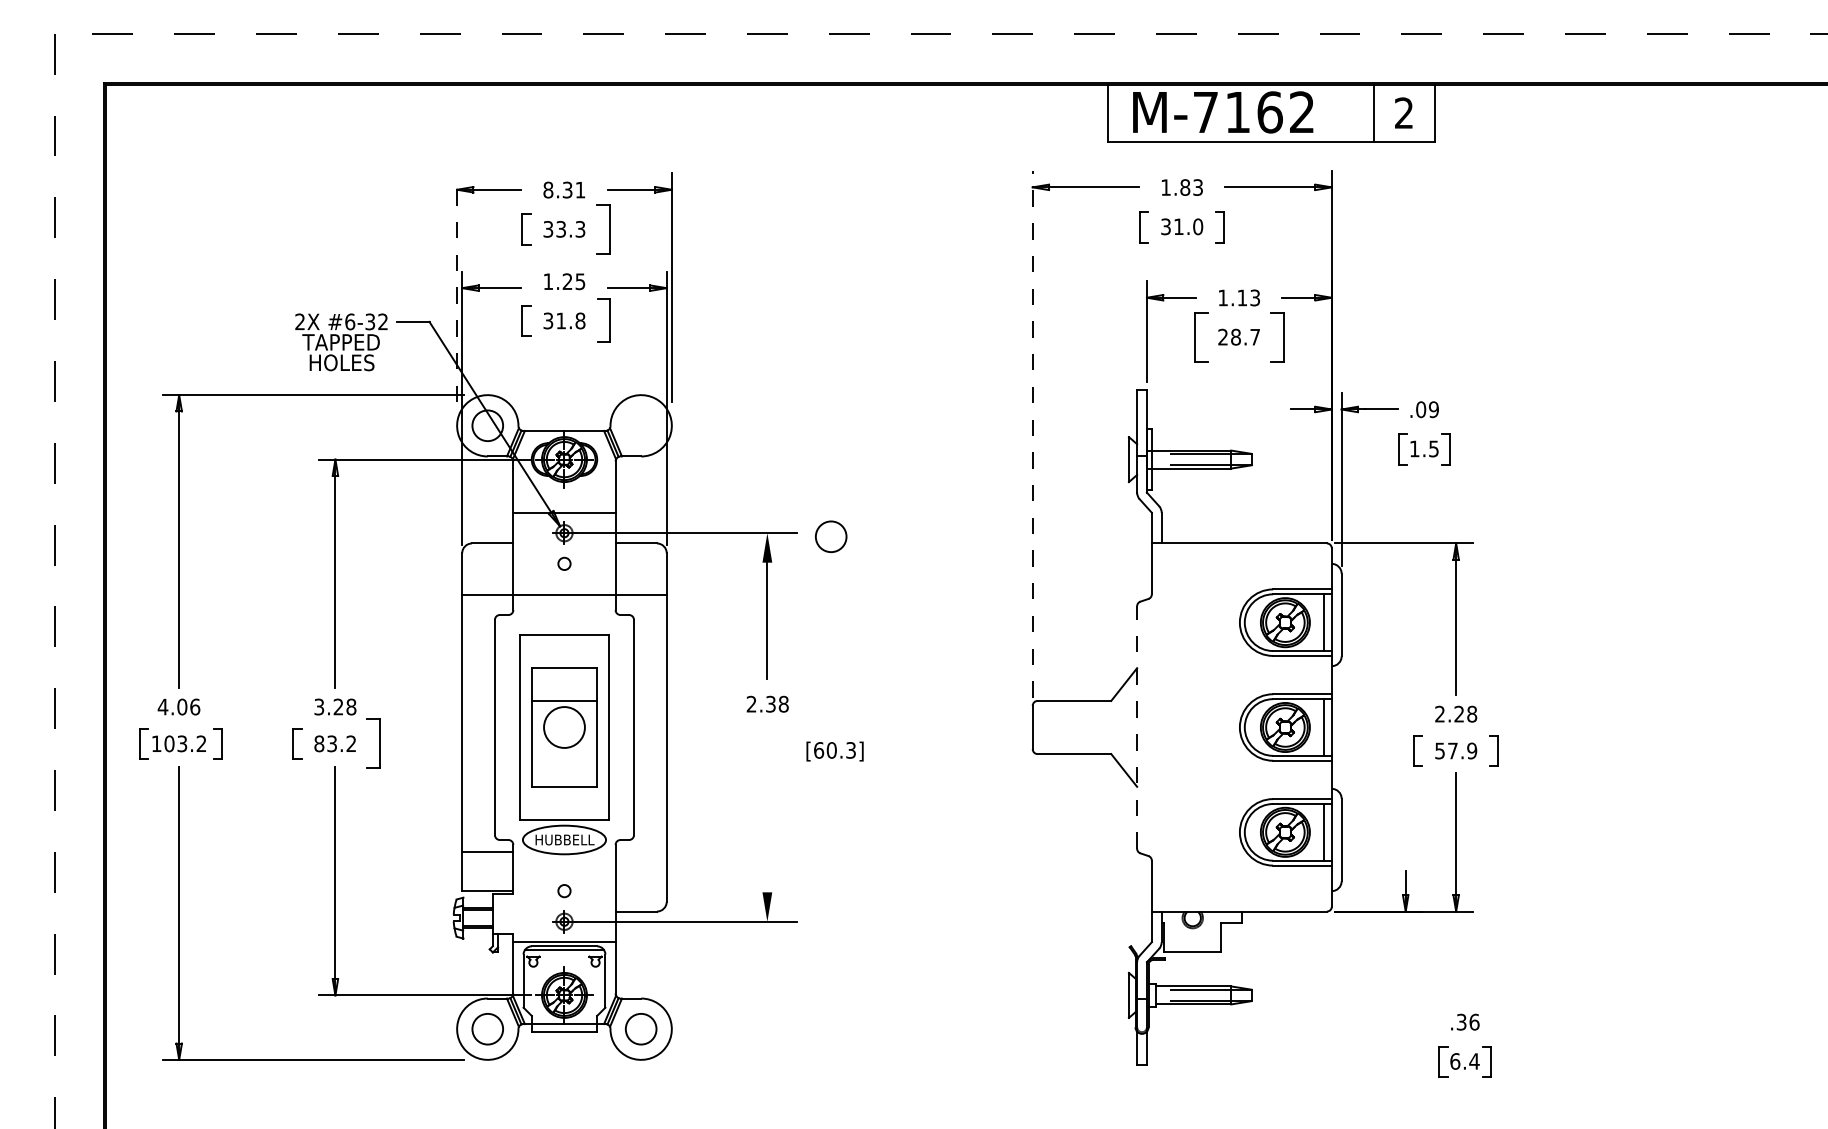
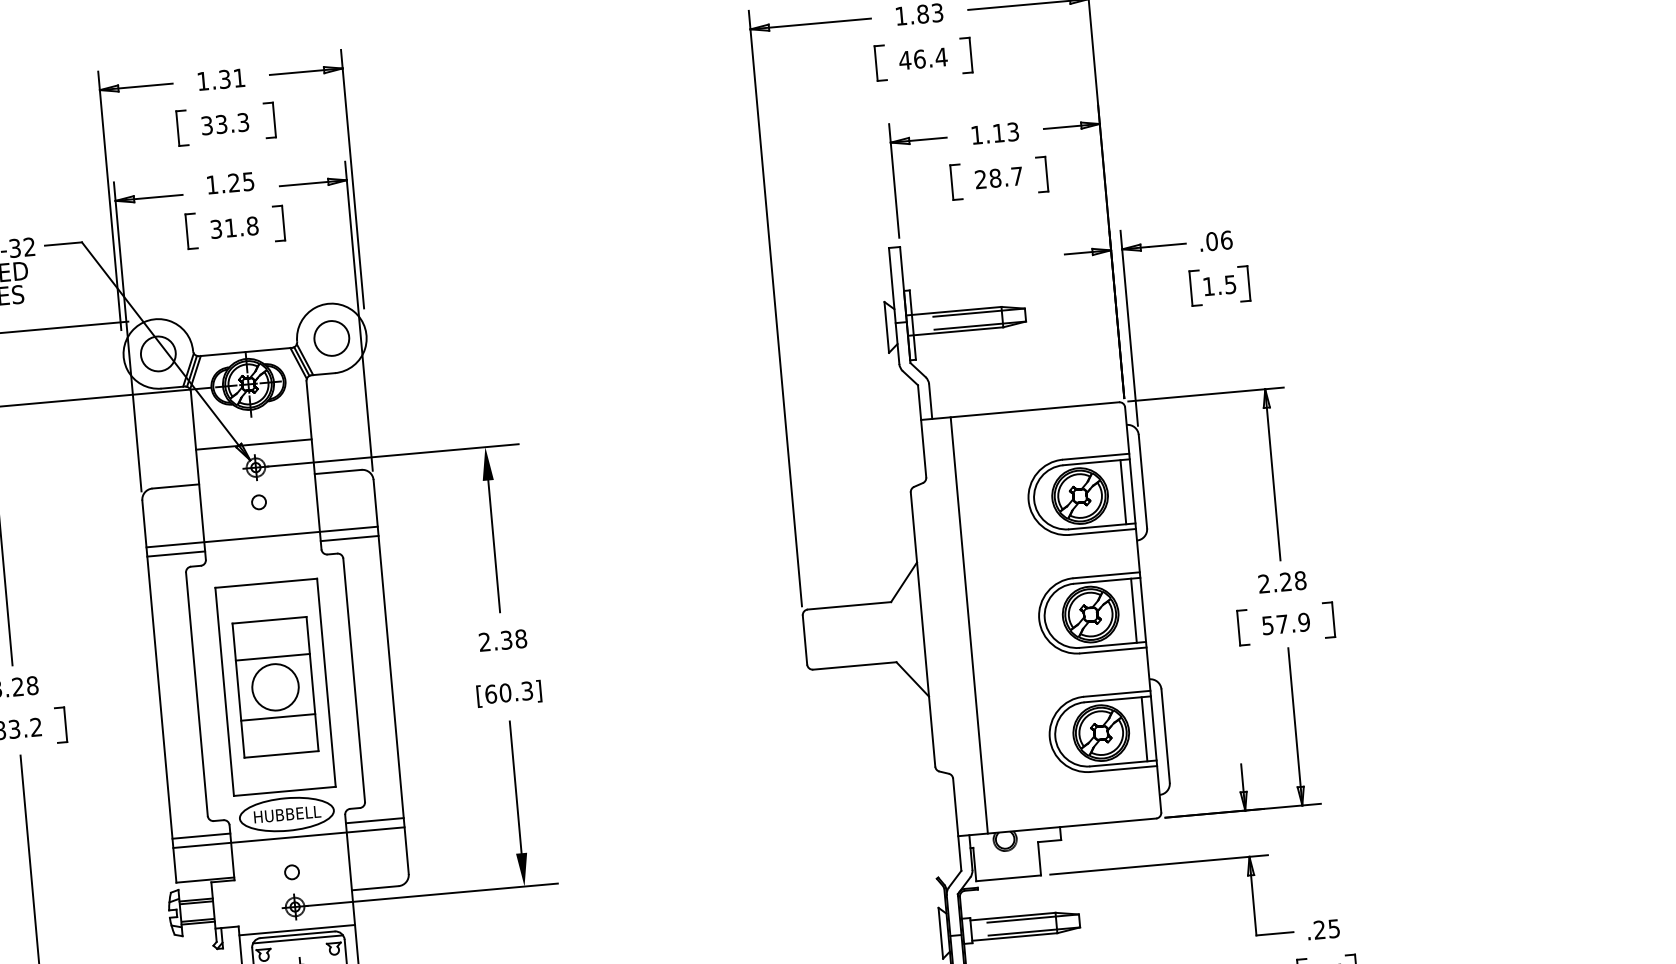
text: (548, 189) -> (203, 80), 8.31 -> 1.31
text: (1181, 226) -> (922, 58), 31.0 -> 46.4
part: (603, 229) -> (269, 120), size x0.62
line: (457, 287) -> (110, 200), dashed -> solid
part: (603, 320) -> (278, 223), size x0.71
part: (1201, 337) -> (956, 182), size x0.62
part: (1276, 337) -> (1041, 174), size x0.62
text: (1433, 409) -> (1226, 240), .09 -> .06
line: (1032, 433) -> (775, 307), dashed -> solid
circle: (831, 536) -> (332, 338), moved
line: (487, 602) -> (175, 553), added
line: (640, 602) -> (348, 538), added
line: (1137, 727) -> (923, 629), dashed -> solid
line: (1178, 727) -> (969, 625), added
part: (372, 743) -> (60, 724), size x0.62
text: (834, 751) -> (508, 693), moved
line: (564, 754) -> (278, 717), added
line: (767, 833) -> (515, 786), added
line: (640, 852) -> (374, 821), added
line: (564, 860) -> (288, 837), added
part: (1333, 952) -> (1167, 864), added
text: (1467, 1021) -> (1326, 928), .36 -> .25

